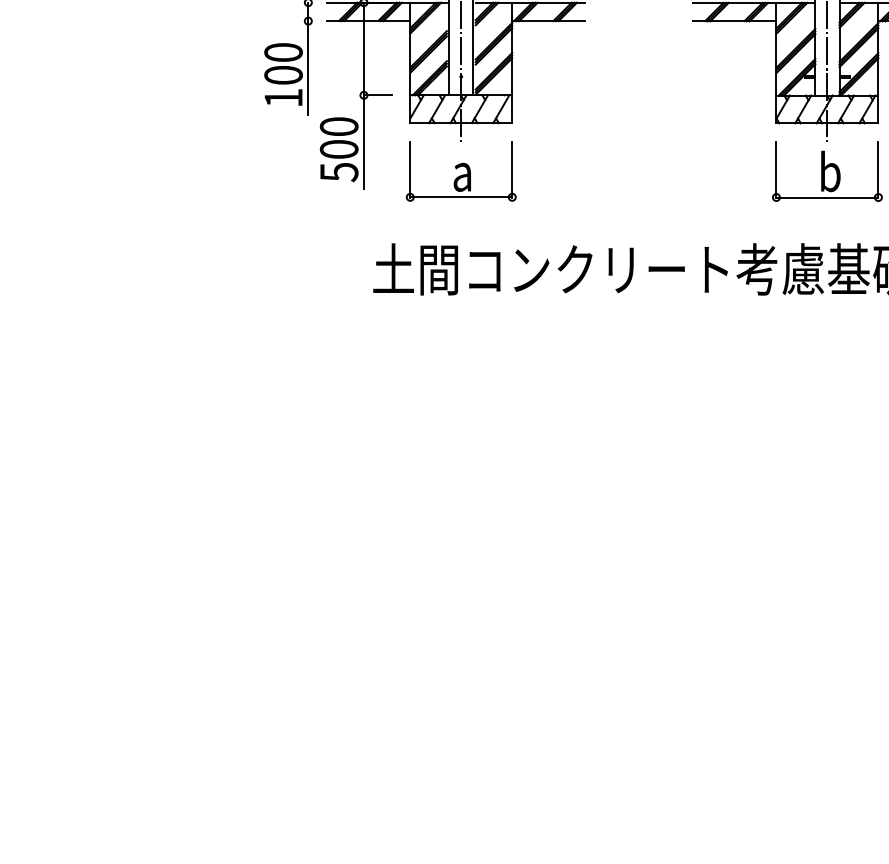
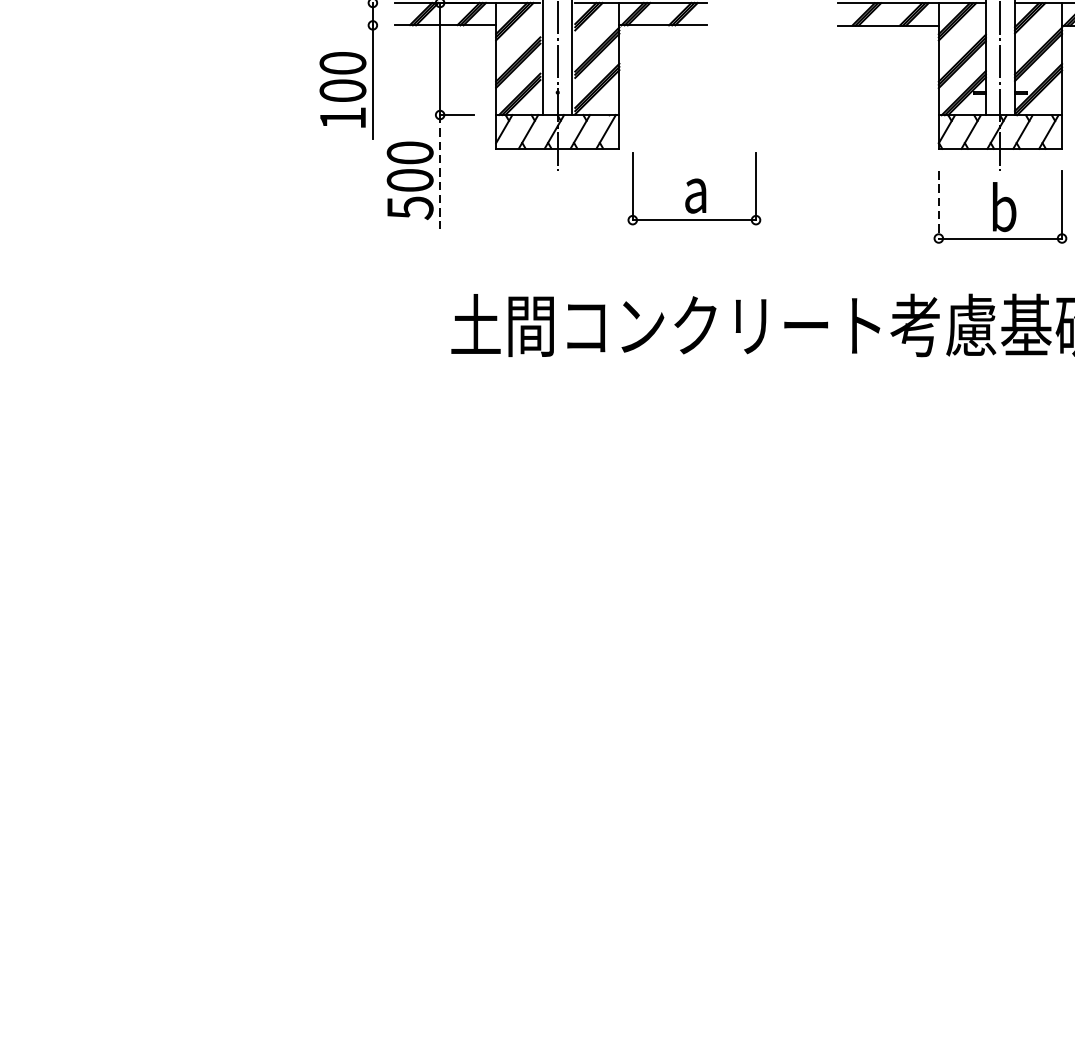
line: (363, 142) -> (439, 172), solid -> dashed
line: (776, 169) -> (938, 204), solid -> dashed
part: (460, 171) -> (693, 188), moved

